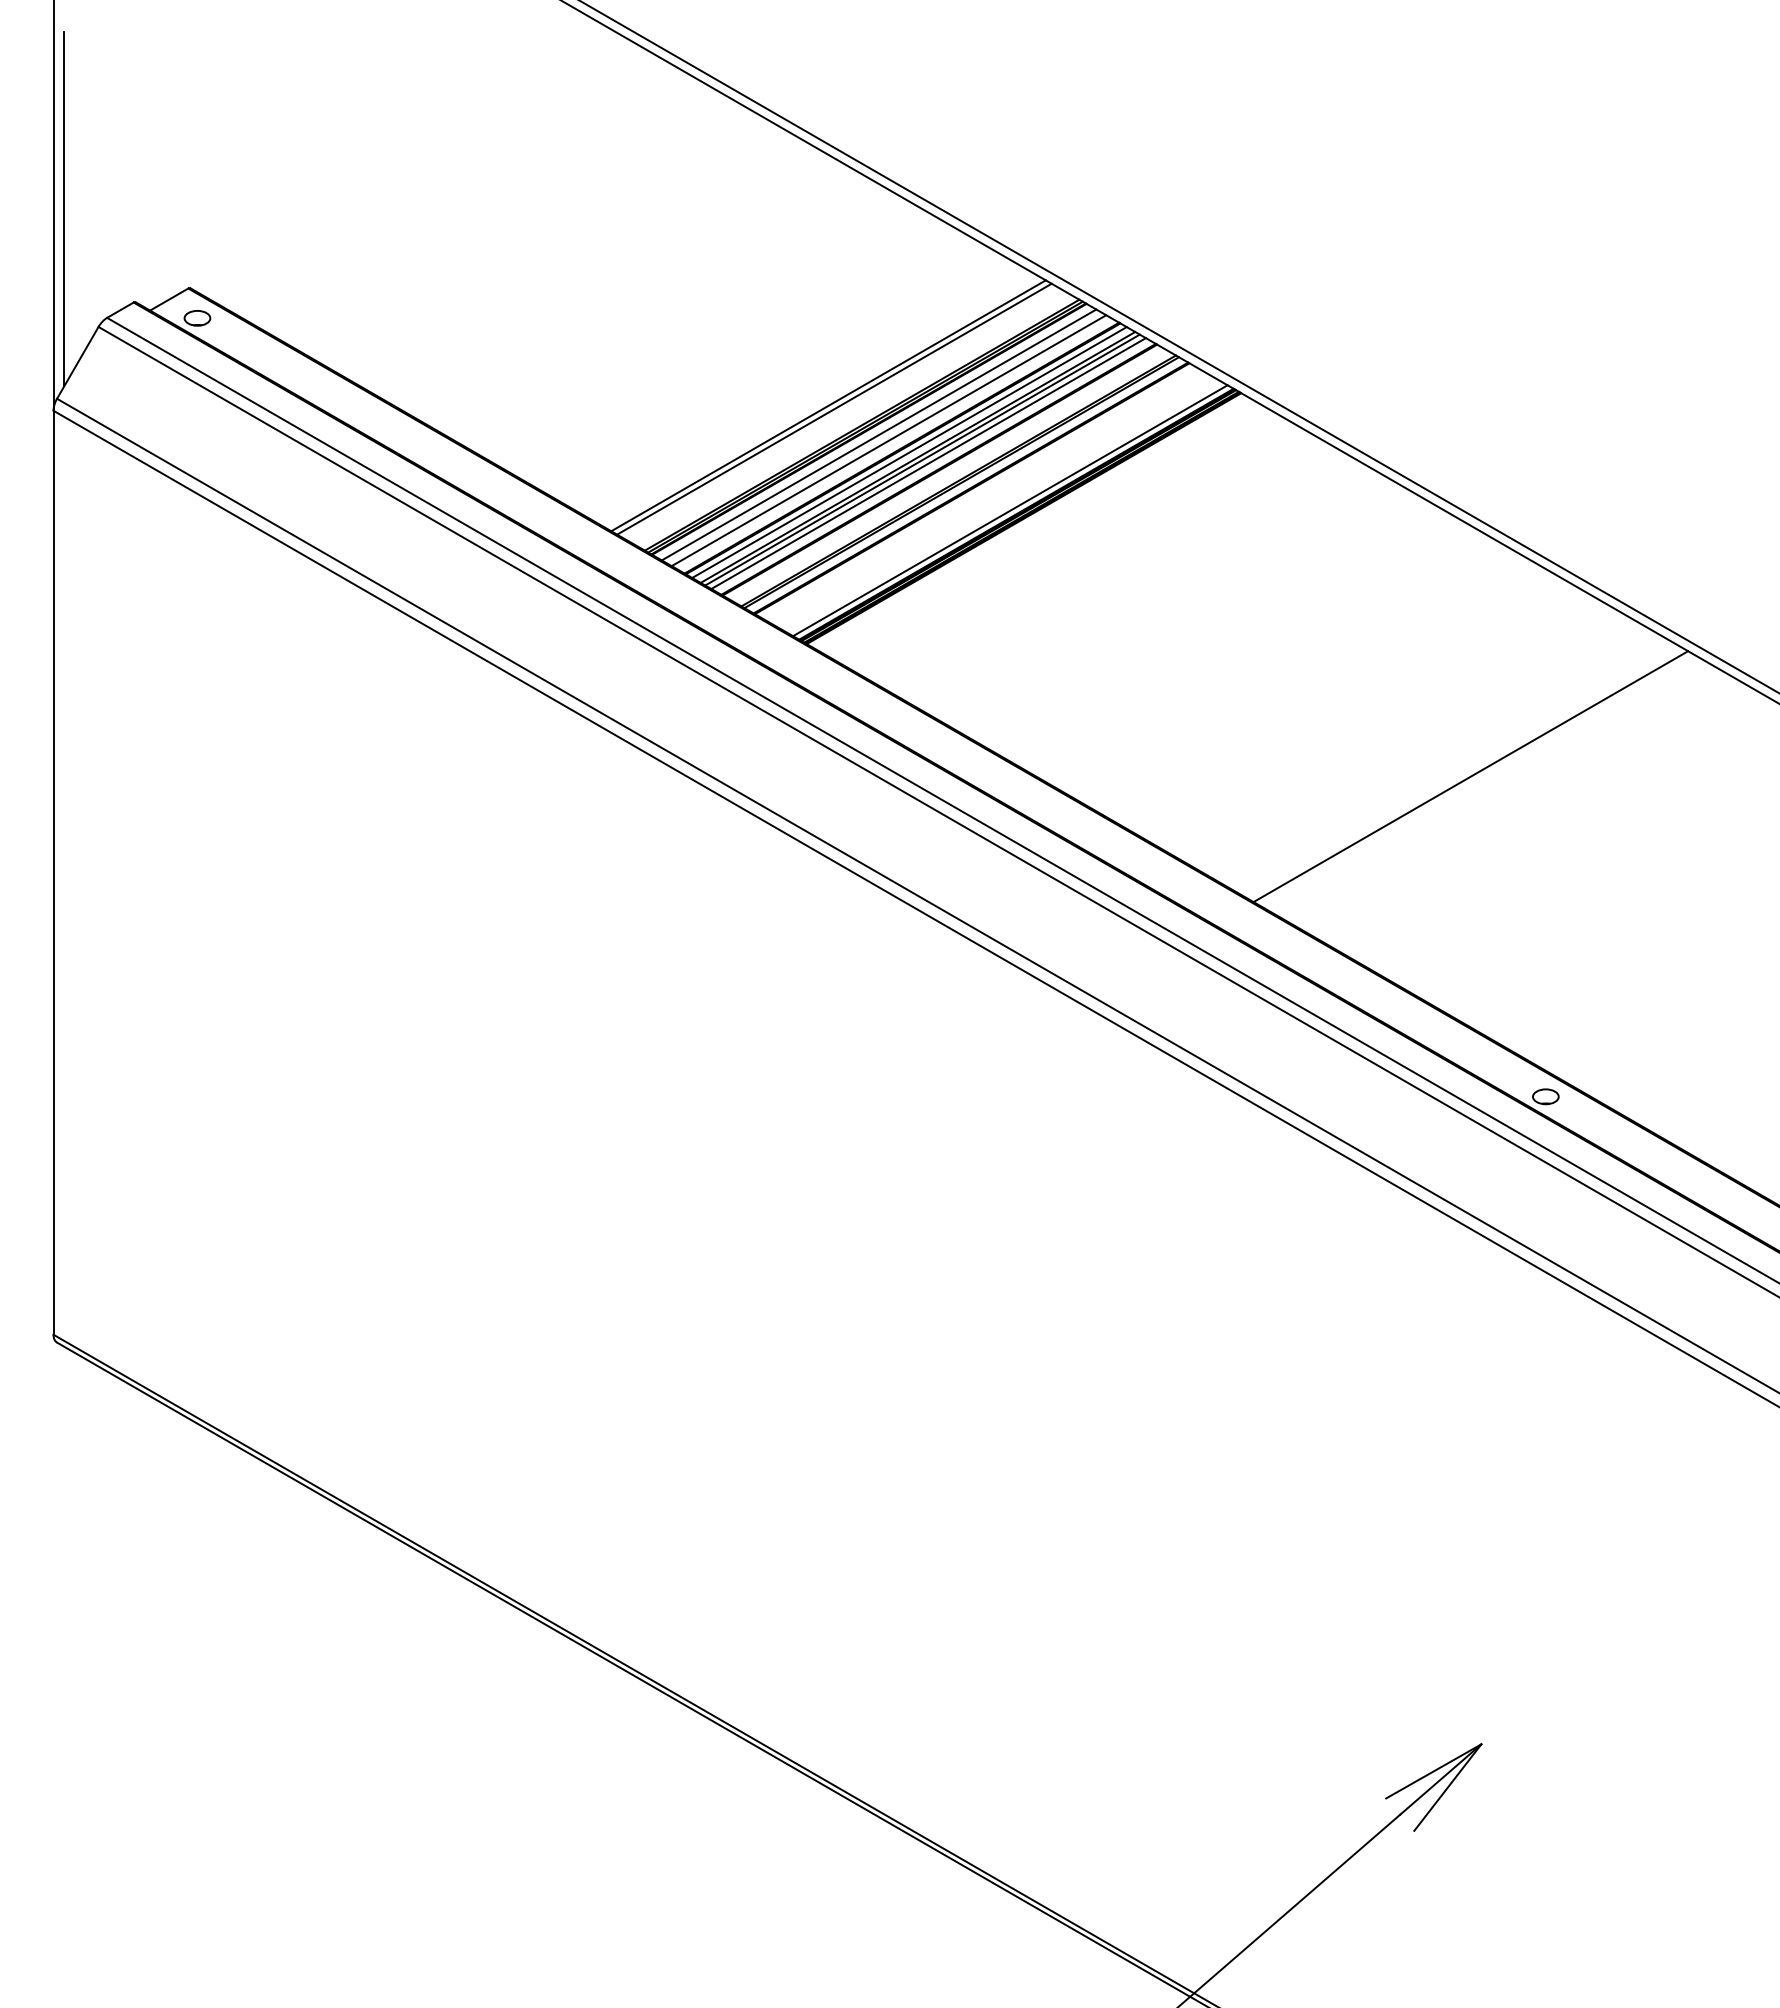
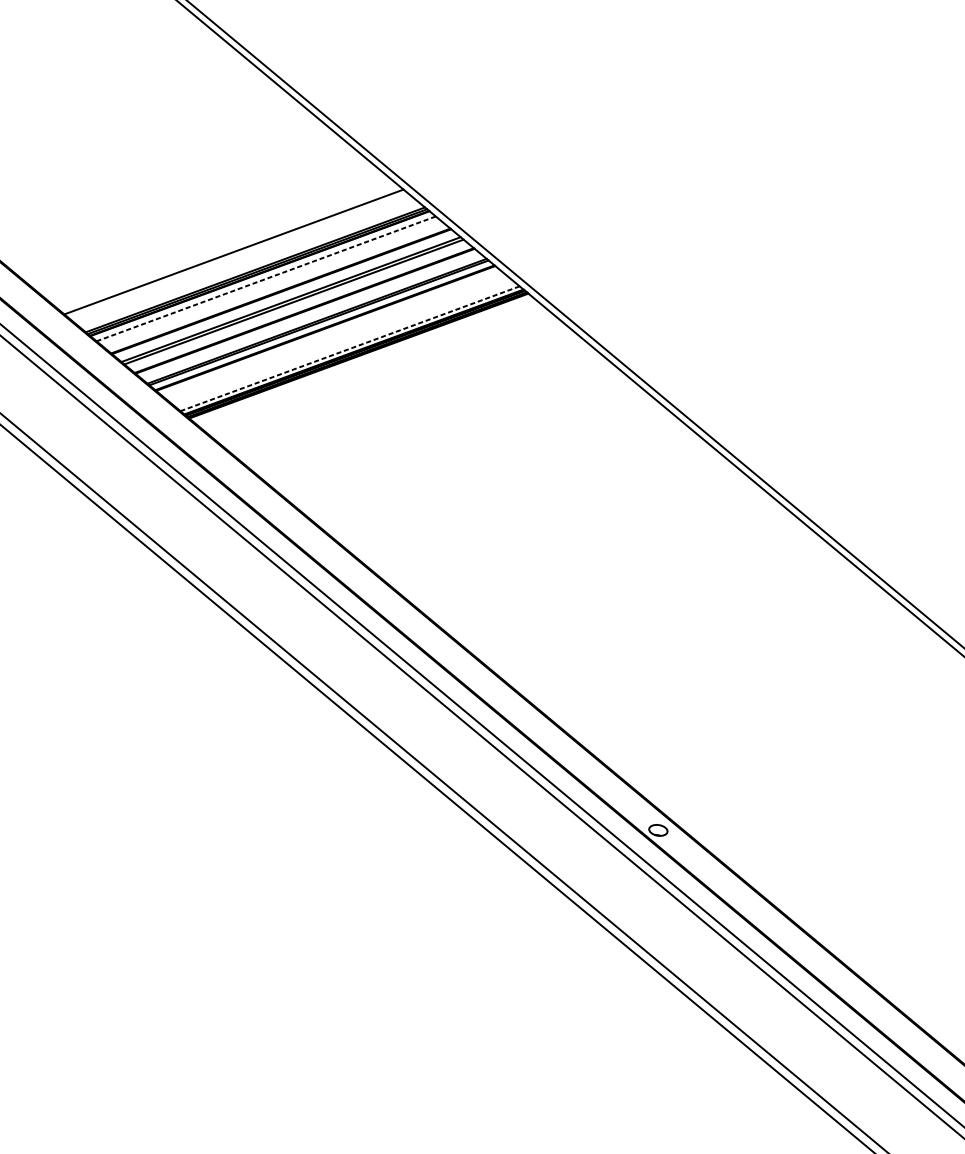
line: (834, 408) -> (237, 254), removed
line: (879, 434) -> (266, 278), solid -> dashed
line: (888, 440) -> (272, 283), removed
line: (909, 452) -> (285, 295), removed
line: (928, 463) -> (297, 305), removed
line: (1010, 510) -> (350, 348), solid -> dashed
line: (1470, 776) -> (644, 593), removed

